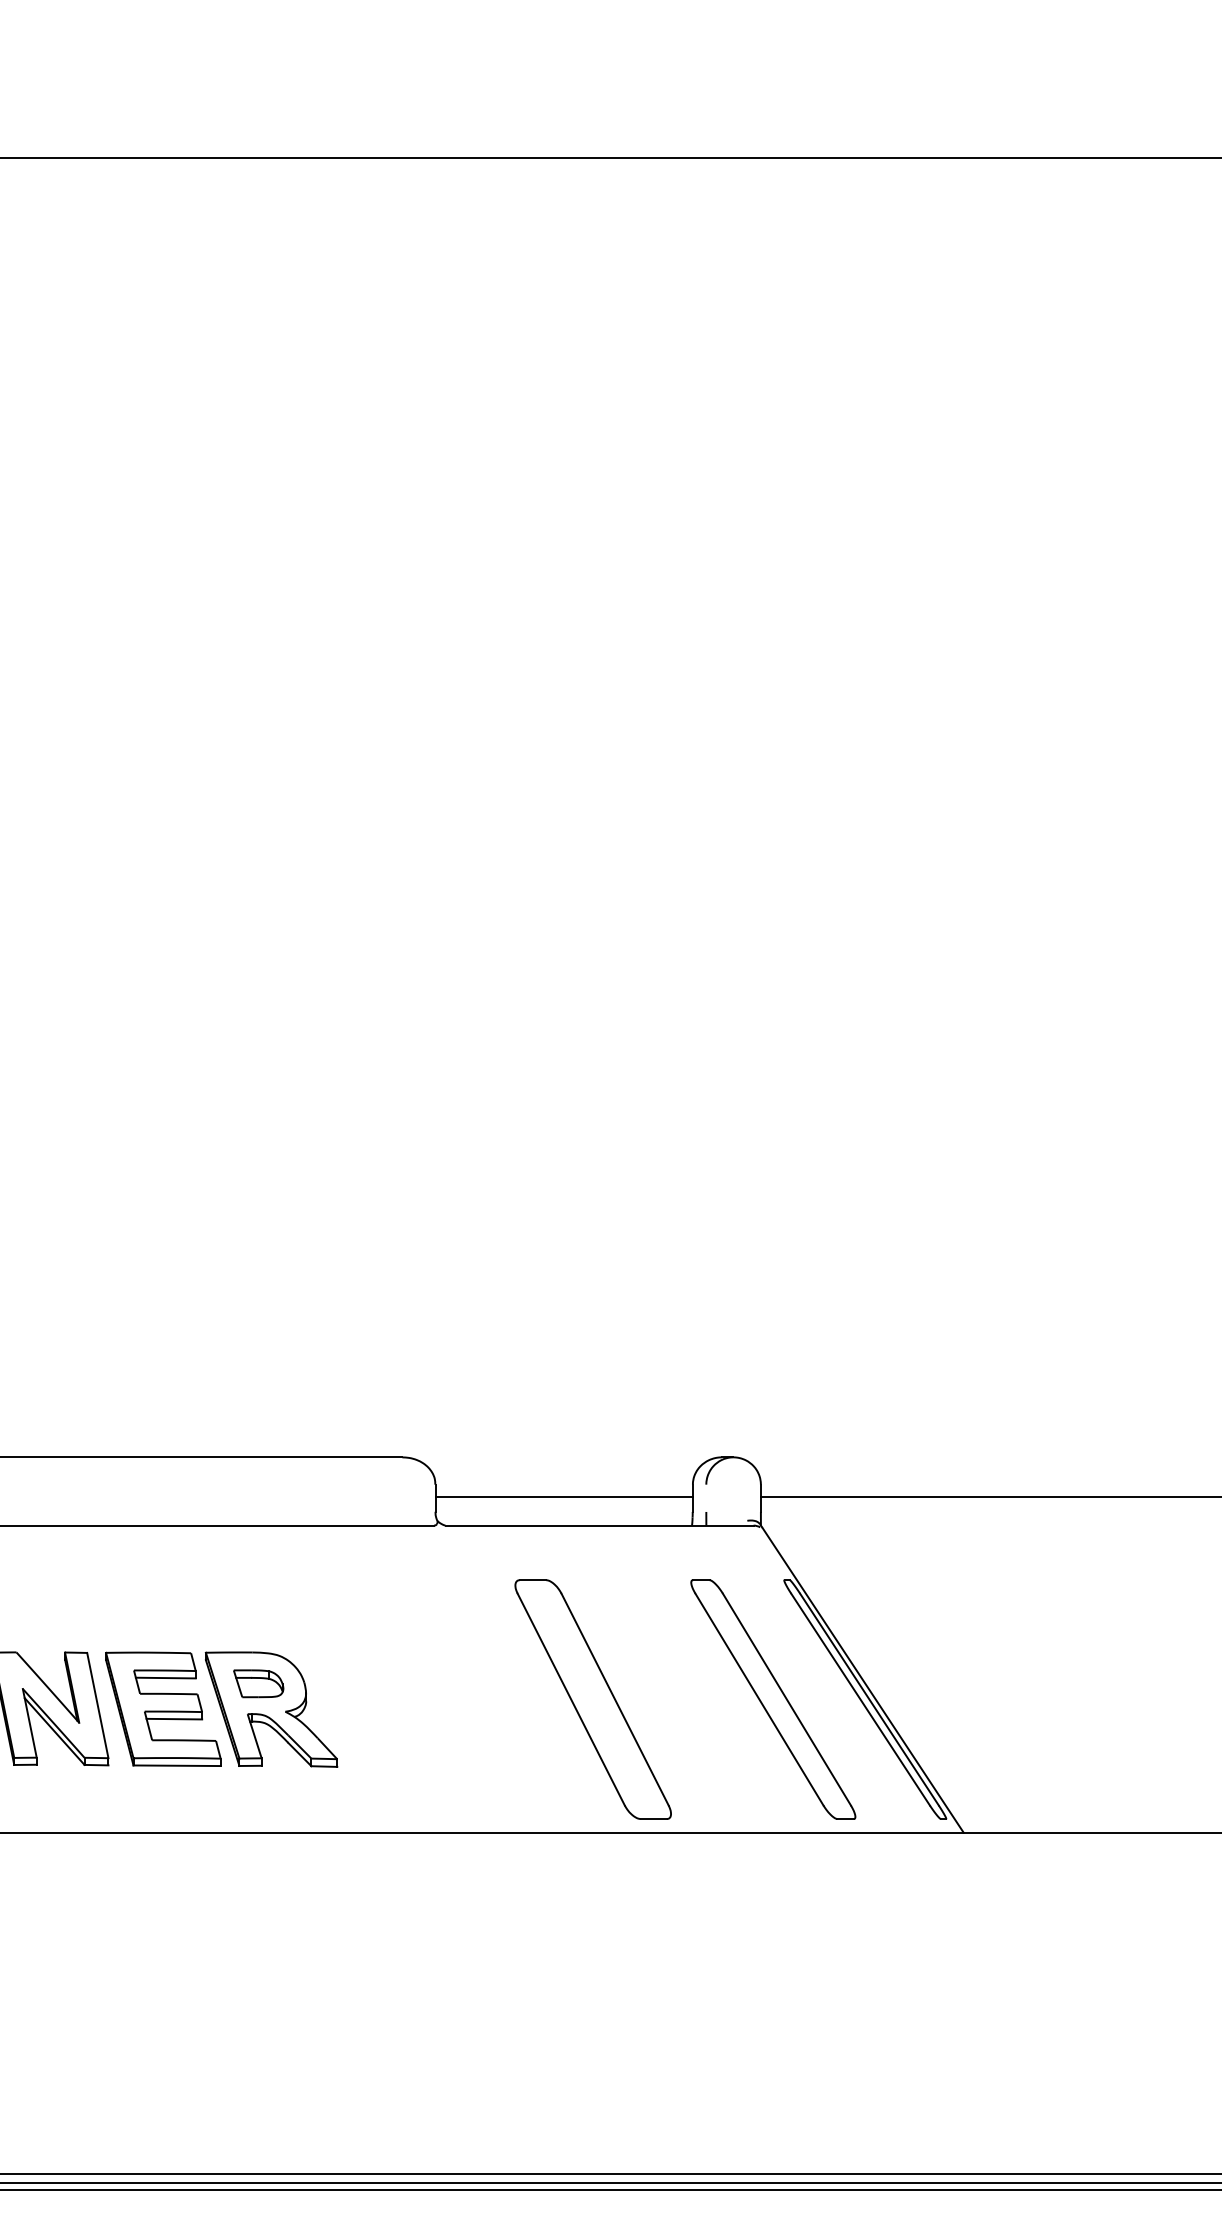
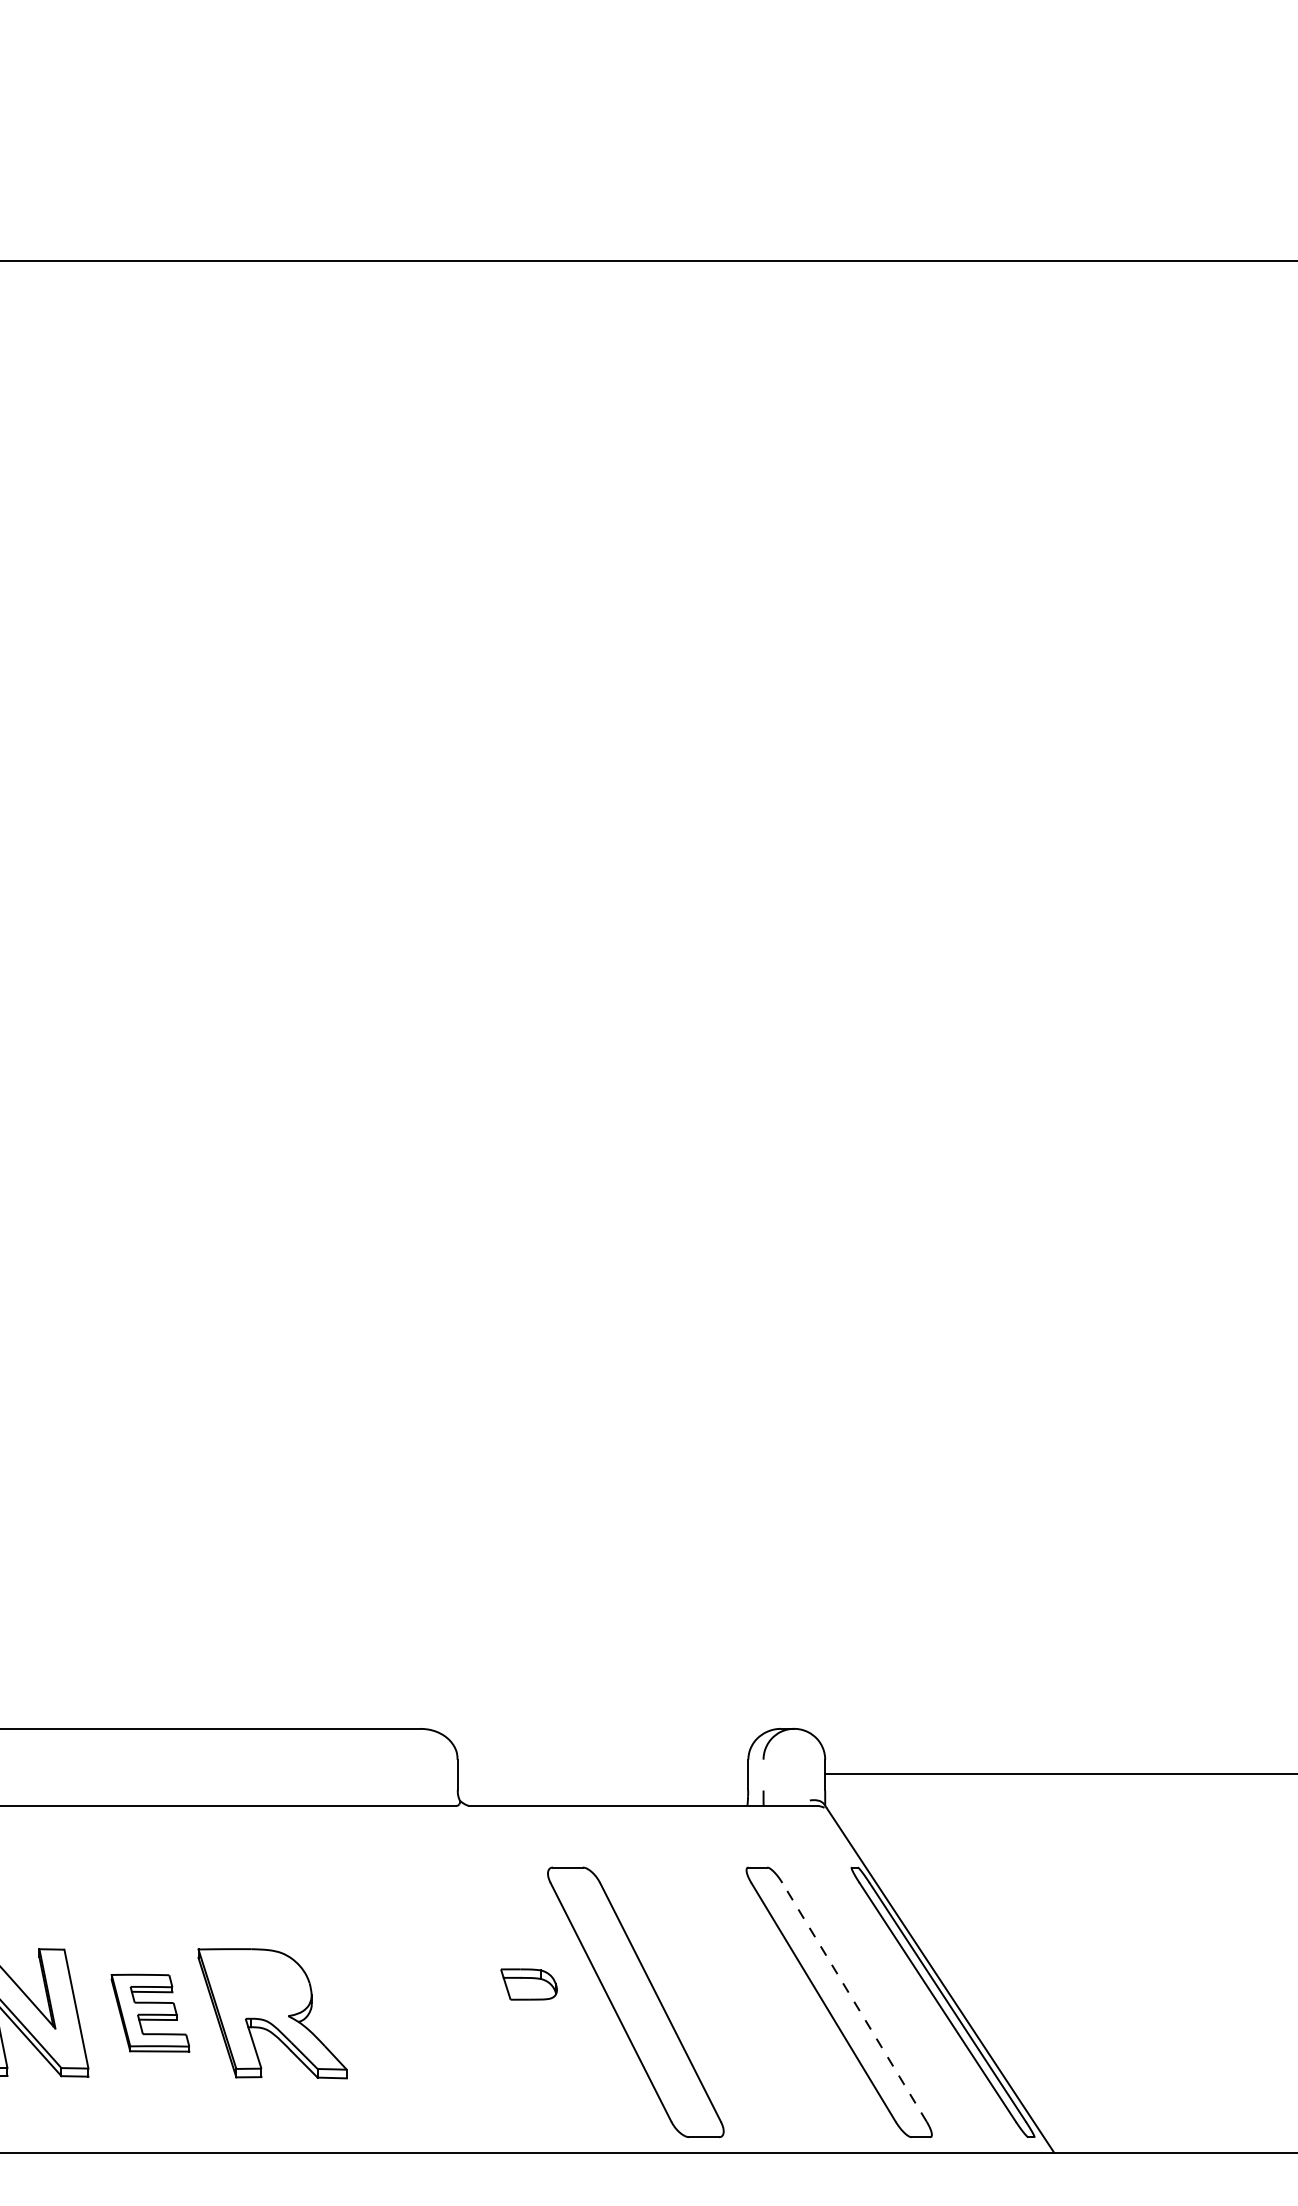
line: (563, 1497) -> (602, 1774), removed
part: (258, 1683) -> (528, 1984), moved
line: (786, 1699) -> (854, 2002), solid -> dashed
part: (163, 1708) -> (150, 2012), size x0.6

